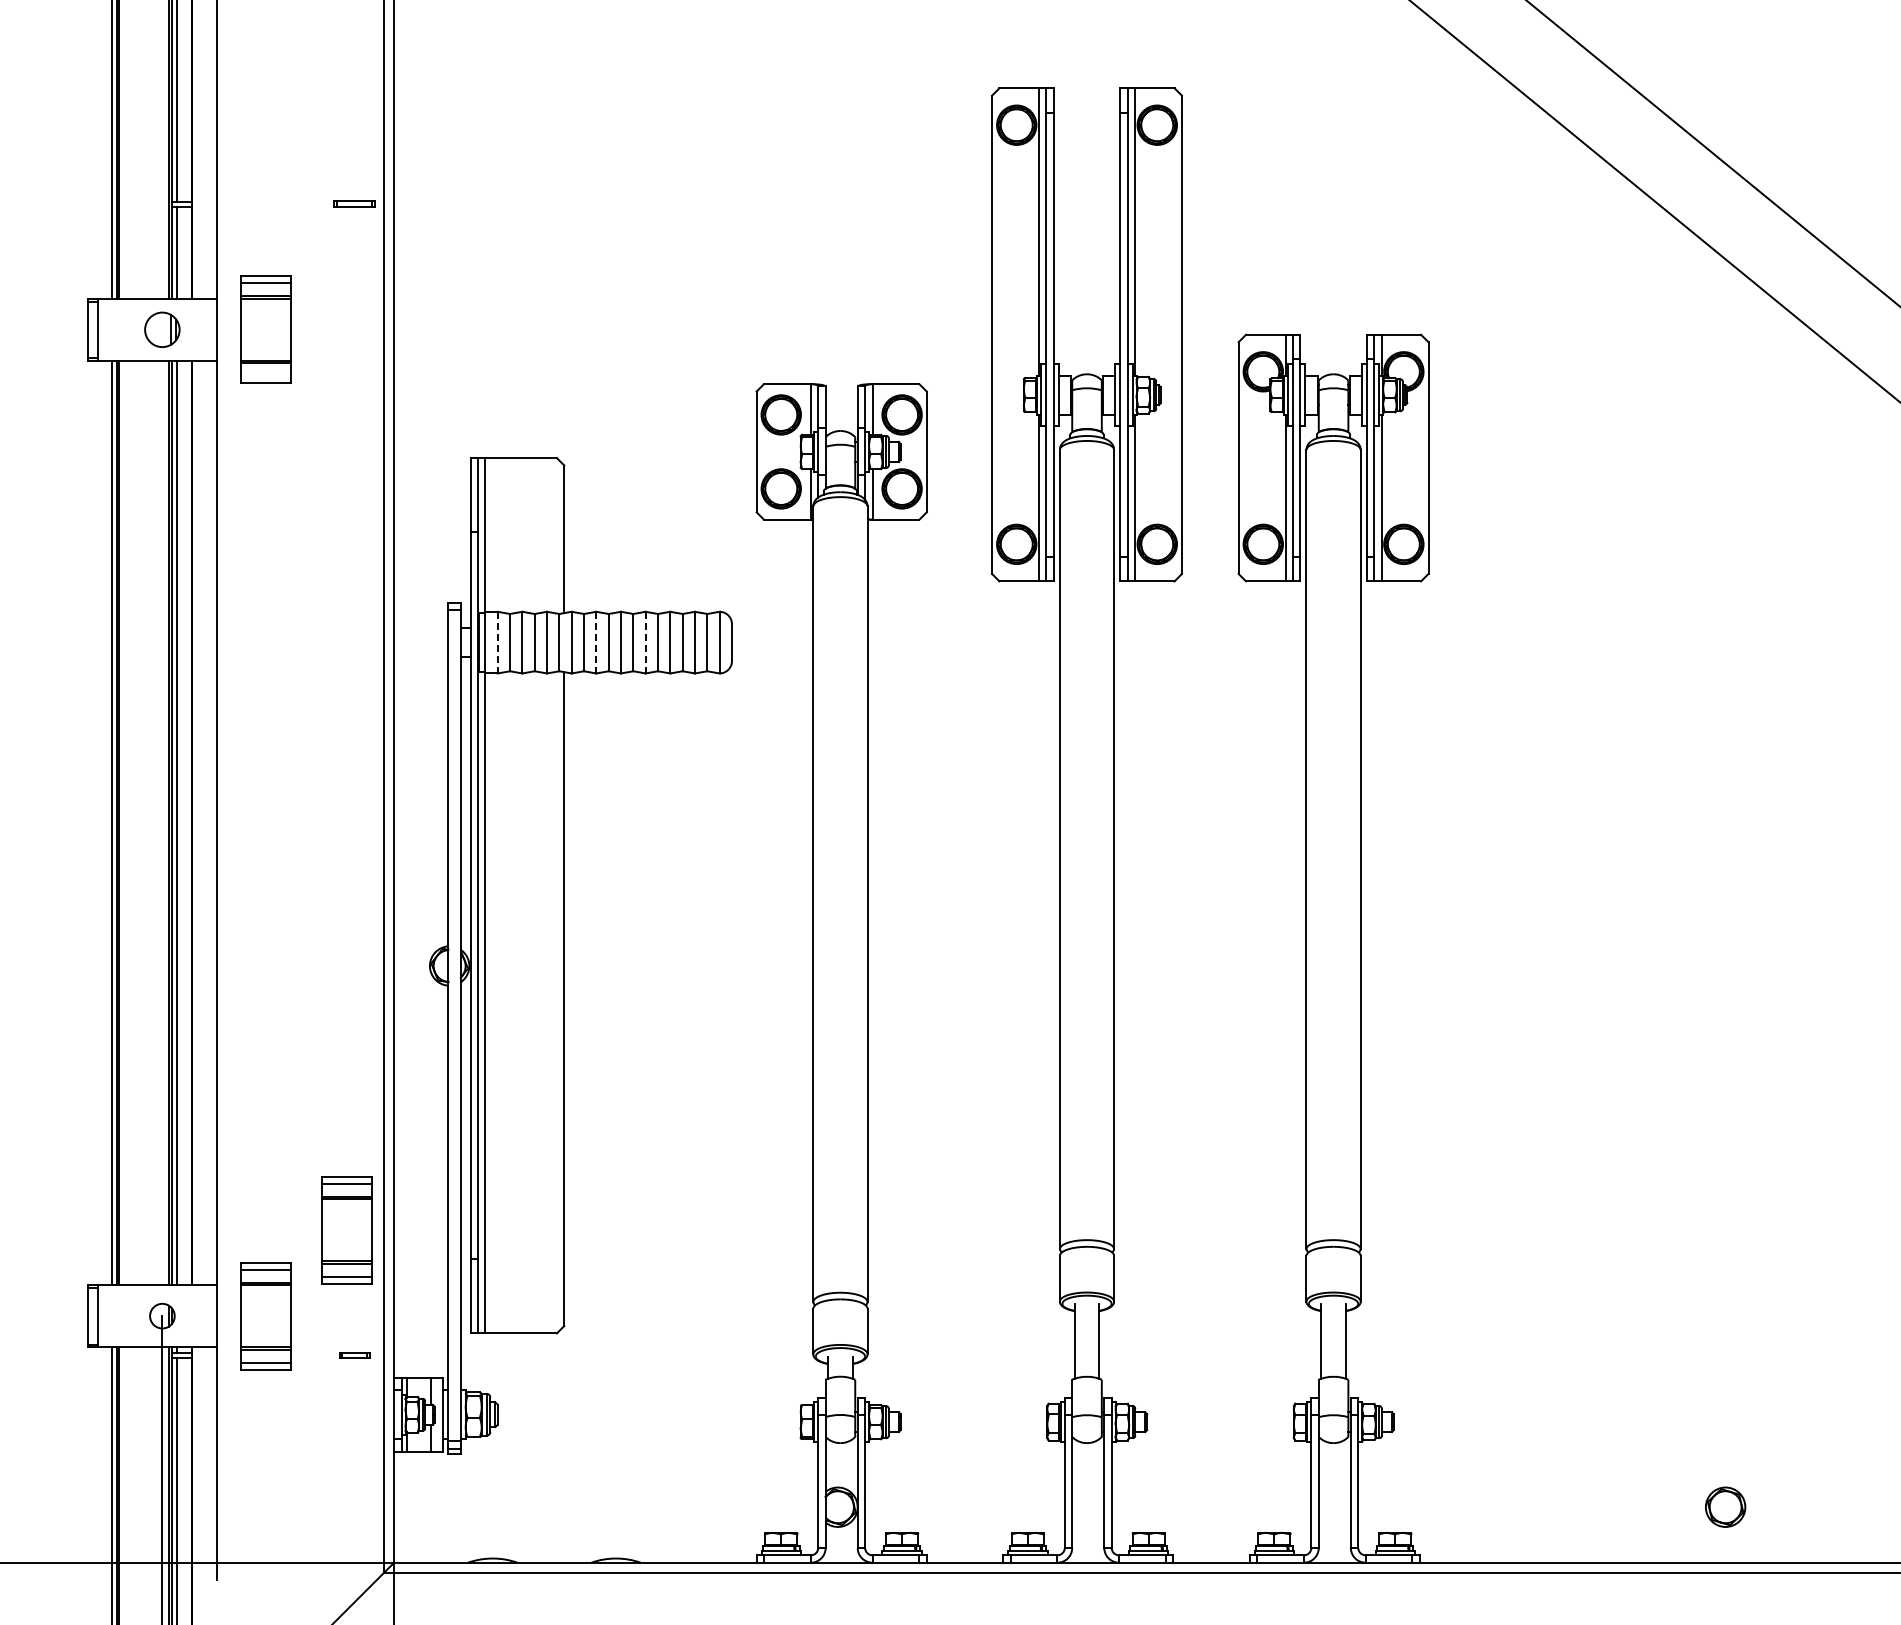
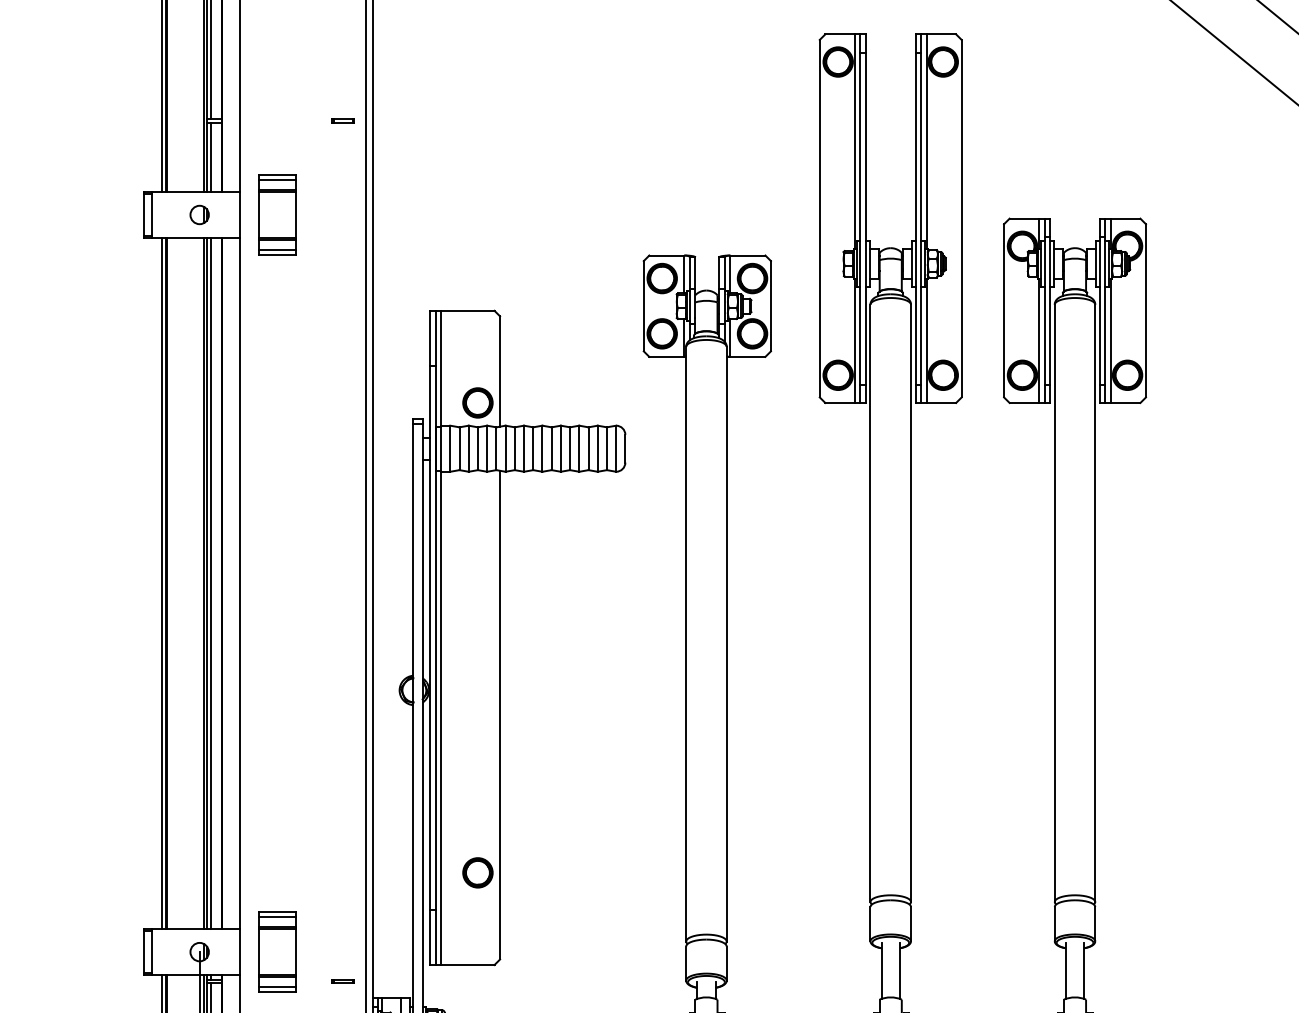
part: (354, 204) -> (343, 121), size x0.71
part: (162, 329) -> (199, 214), size x0.71
line: (265, 376) -> (276, 249), added
part: (534, 580) -> (477, 402), added
line: (497, 642) -> (450, 448), dashed -> solid
line: (596, 642) -> (524, 448), dashed -> solid
line: (645, 642) -> (560, 448), dashed -> solid
part: (534, 1209) -> (477, 872), added
part: (346, 1230) -> (337, 888), removed

